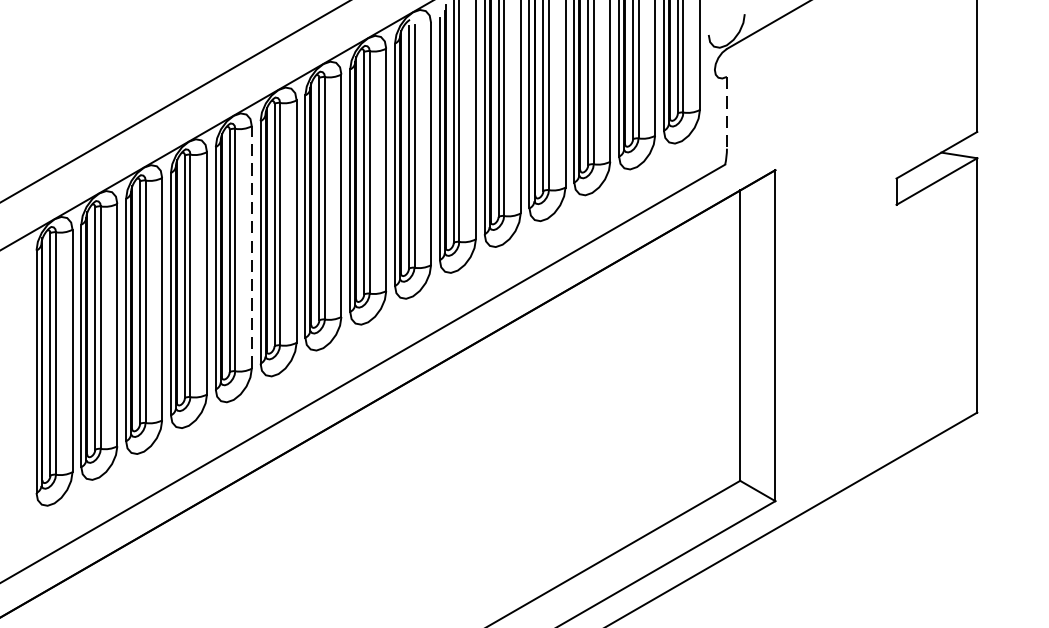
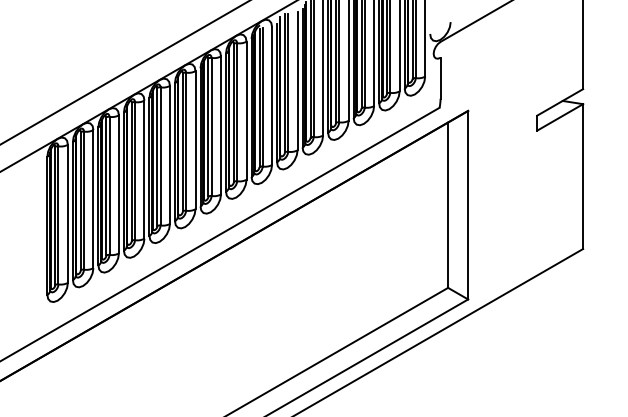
line: (726, 113) -> (440, 78), dashed -> solid
line: (250, 246) -> (169, 154), dashed -> solid

